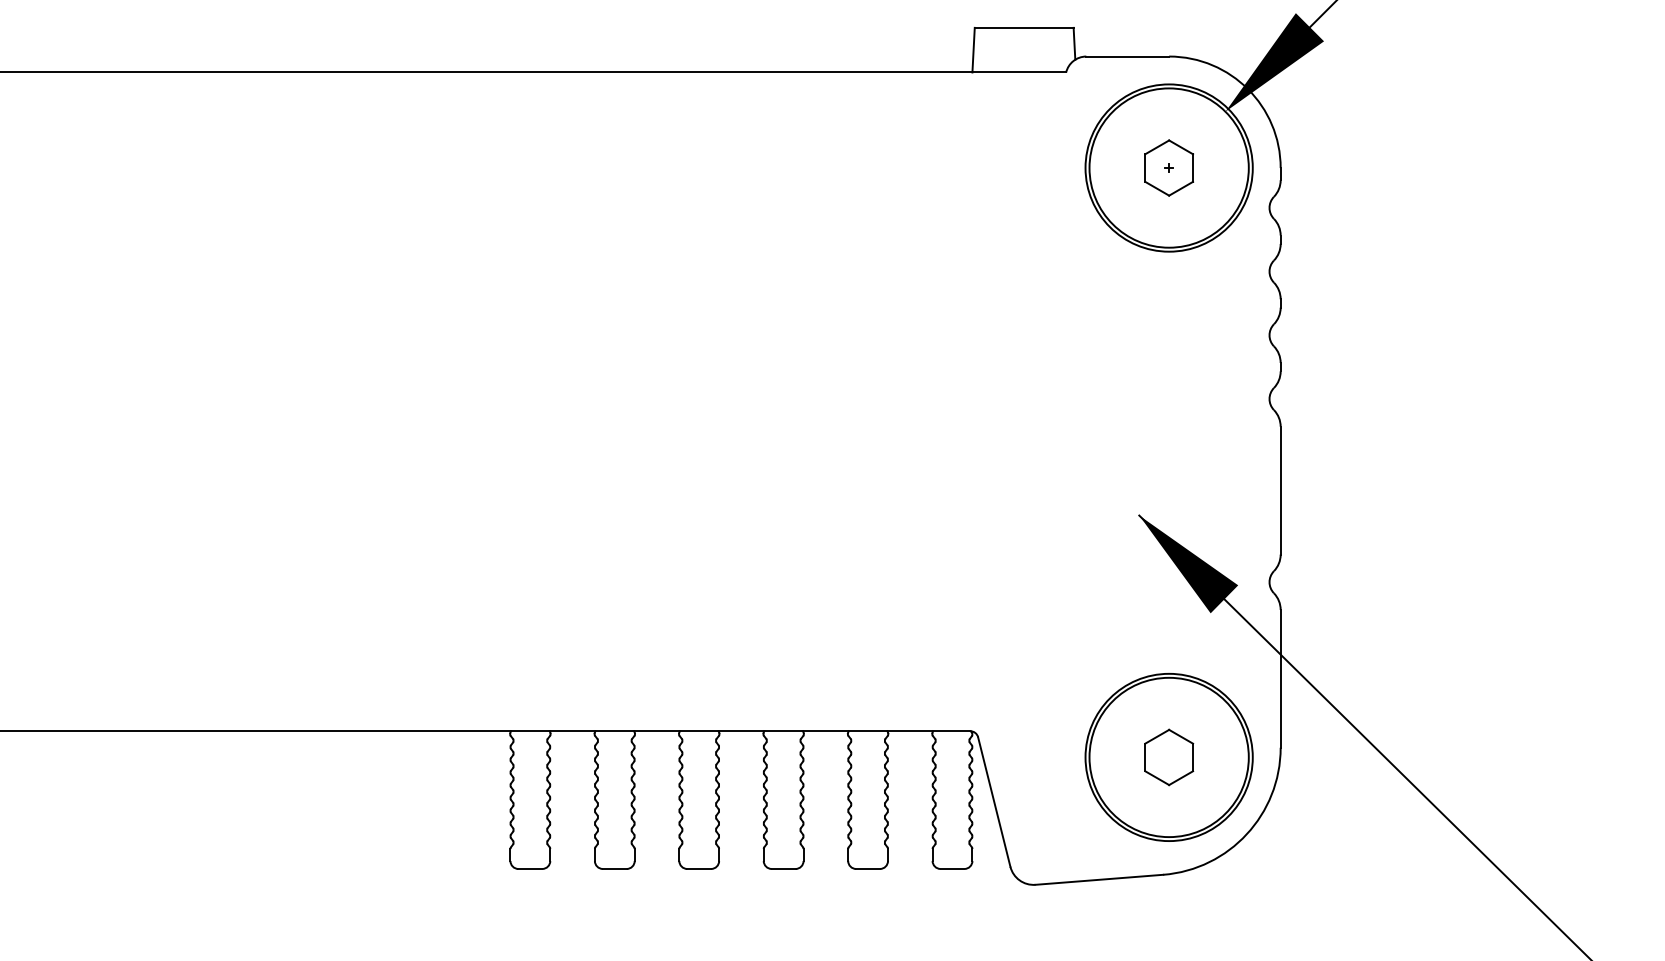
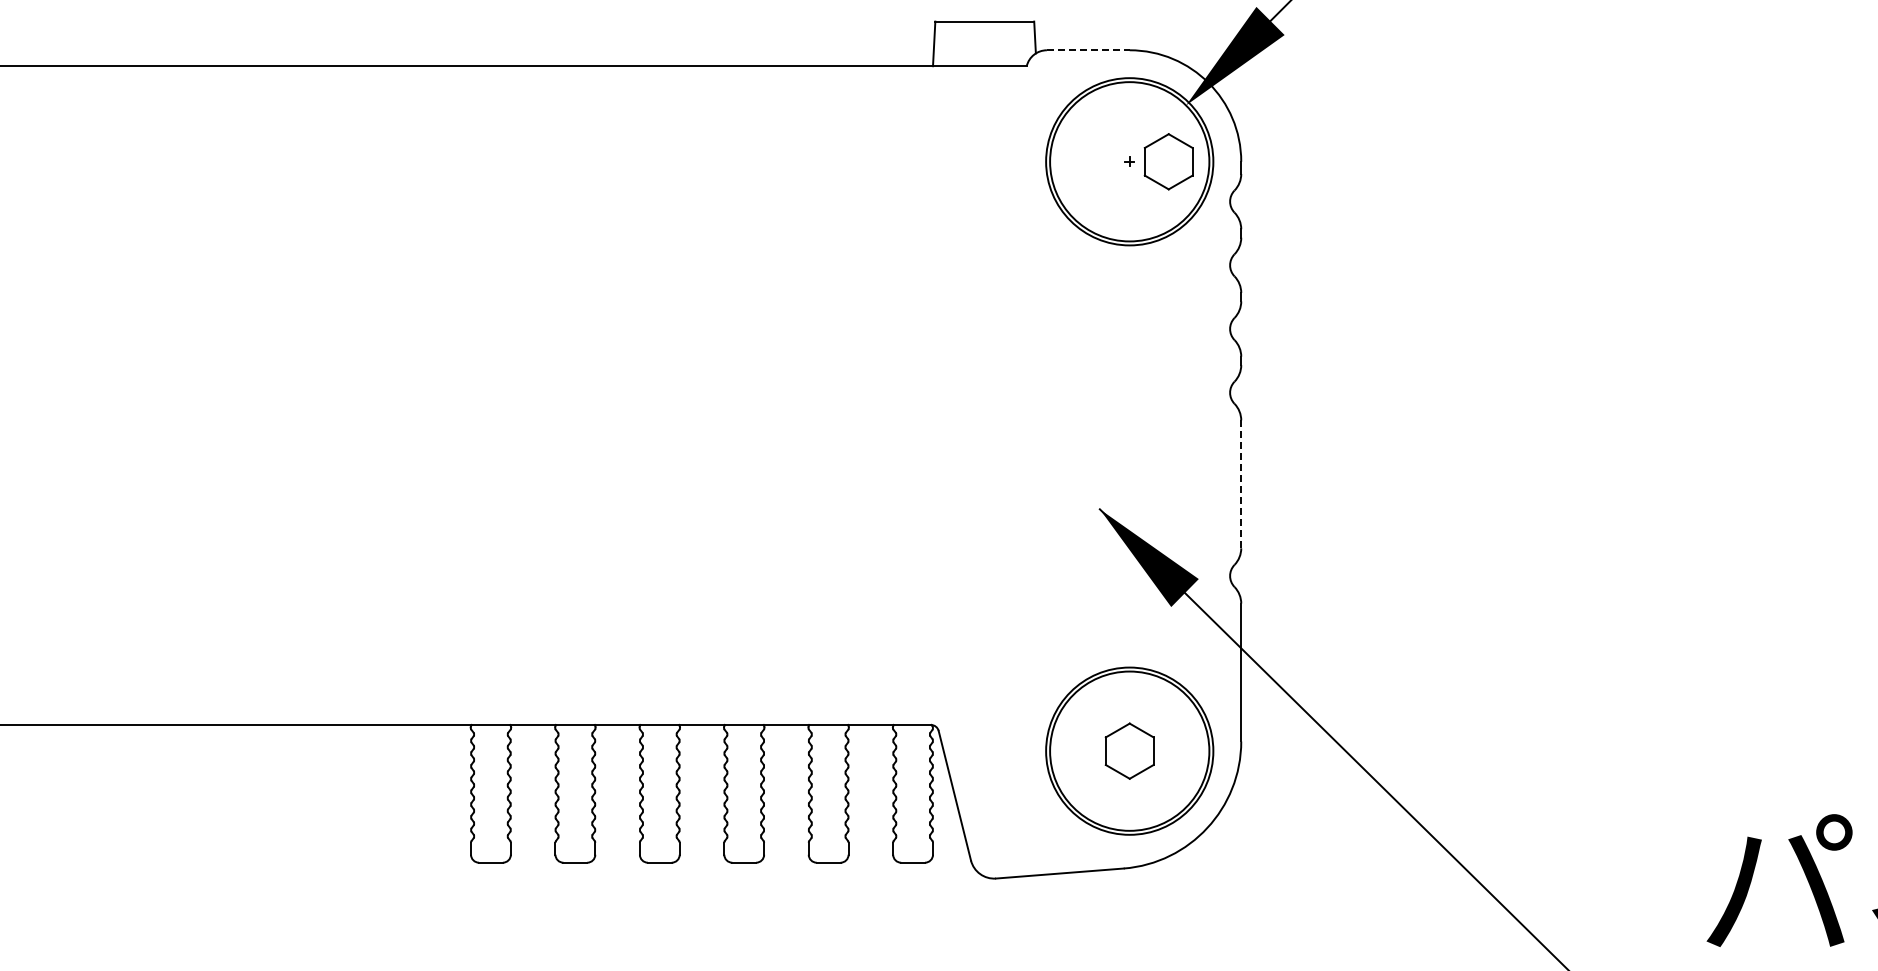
line: (1127, 56) -> (1088, 50), solid -> dashed
part: (1168, 167) -> (1168, 161), moved
line: (1280, 490) -> (1241, 484), solid -> dashed

